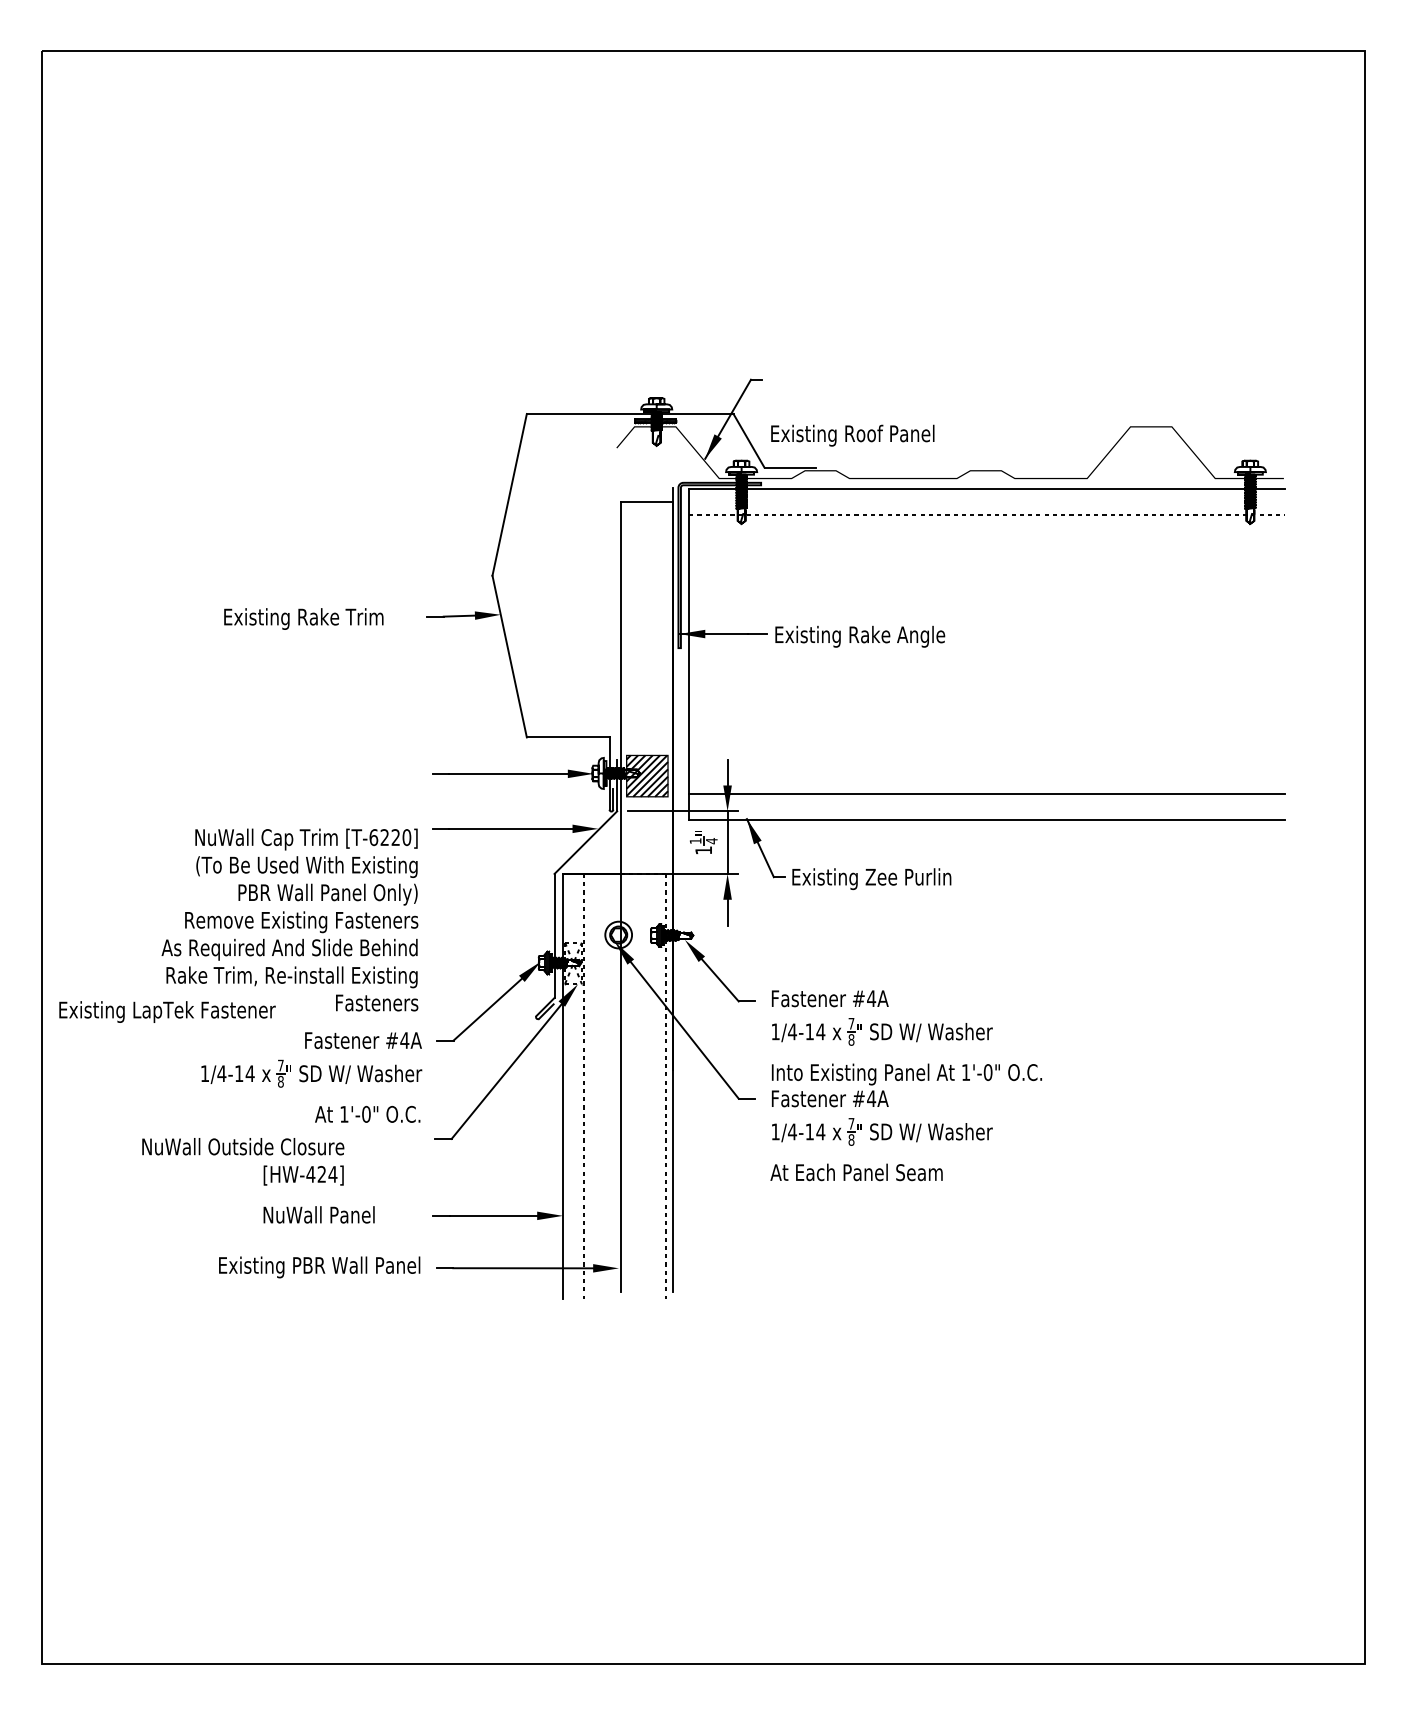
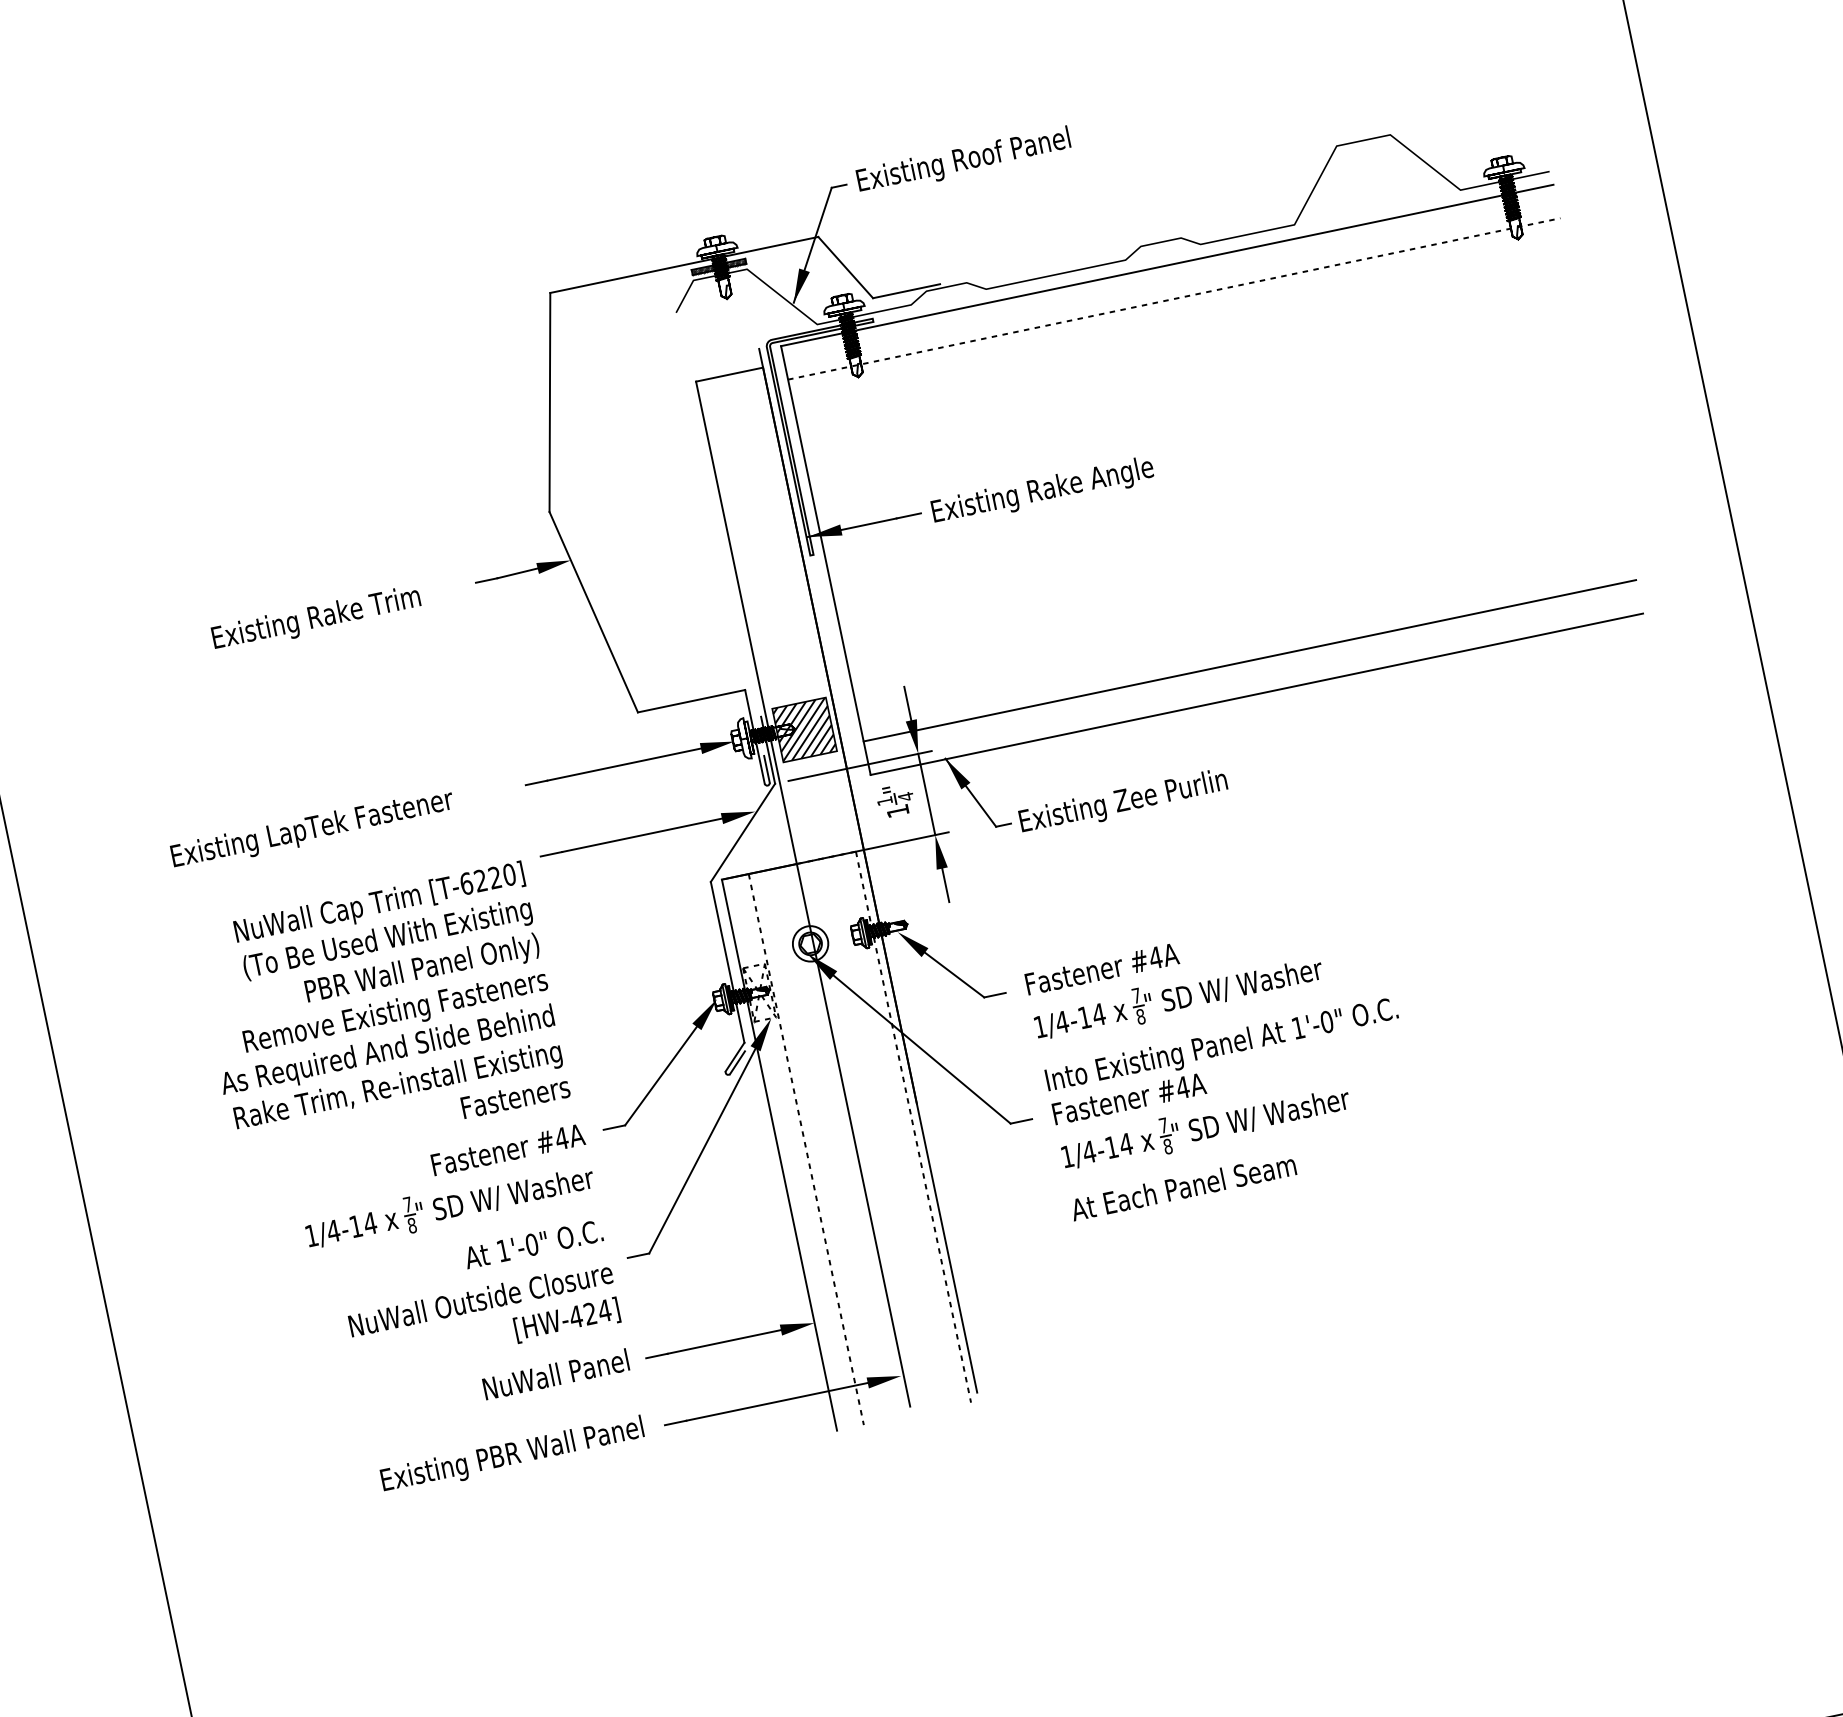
text: (852, 435) -> (963, 161), moved
text: (167, 1011) -> (312, 829), moved
text: (243, 1161) -> (485, 1318), moved
text: (318, 1214) -> (555, 1374), moved

